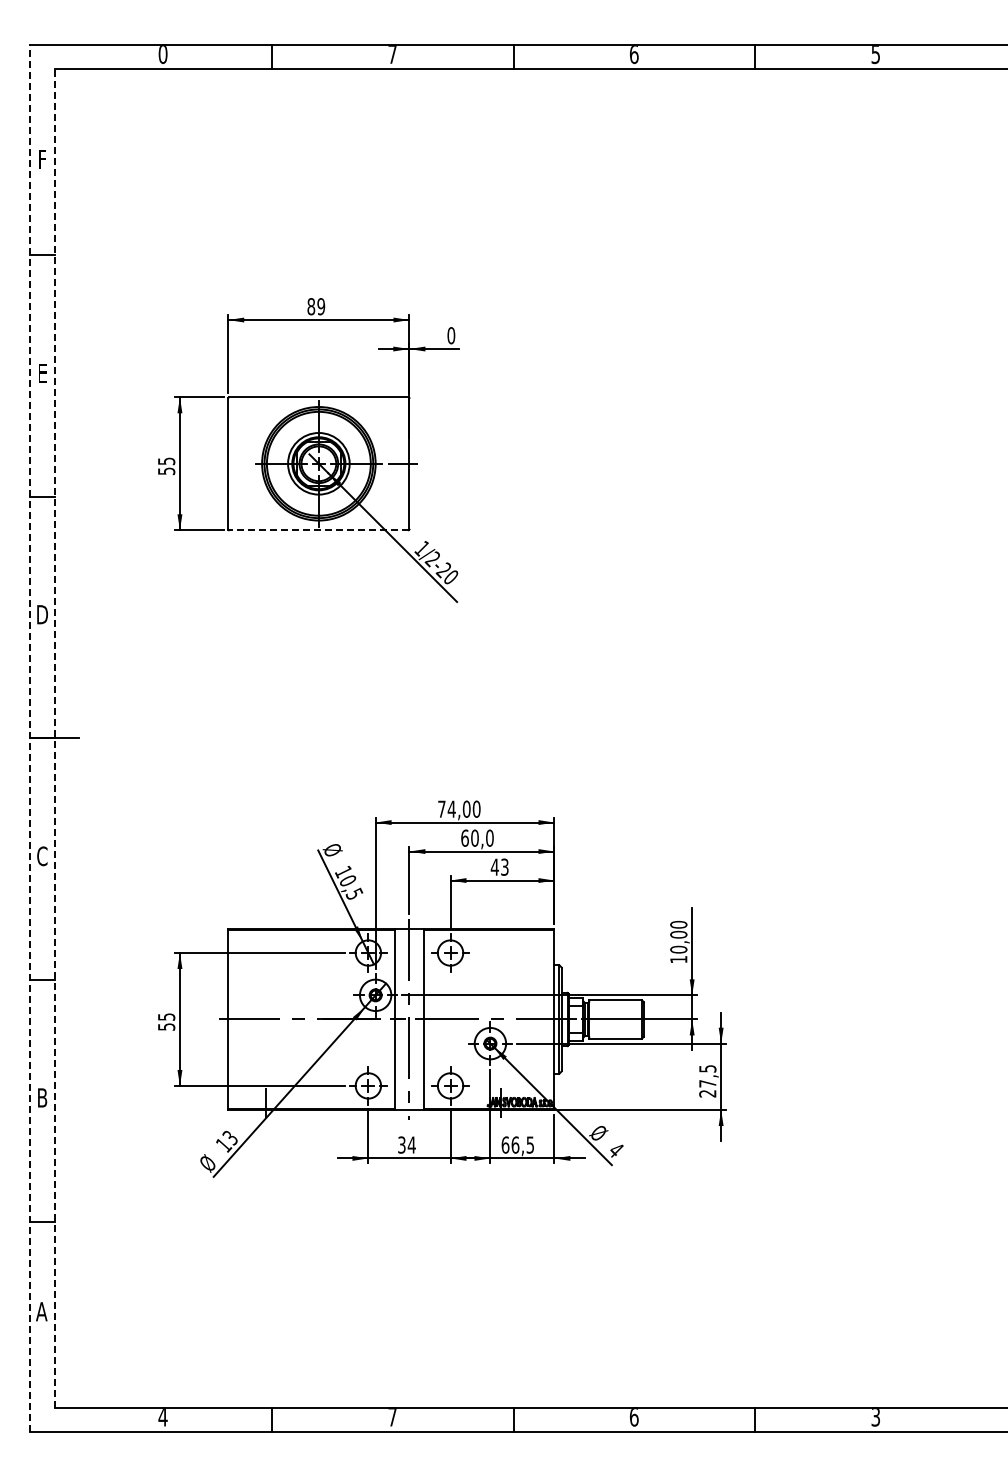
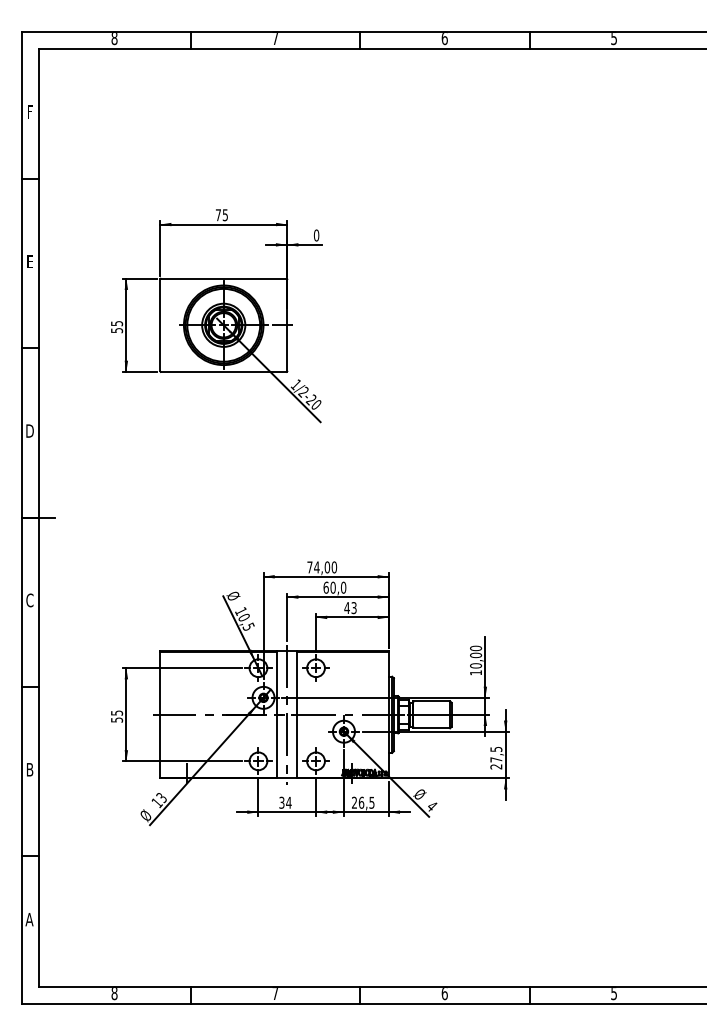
text: (162, 54) -> (114, 38), 0 -> 8
text: (316, 306) -> (222, 215), 89 -> 75
line: (318, 530) -> (223, 372), dashed -> solid
line: (30, 737) -> (21, 517), dashed -> solid
line: (54, 737) -> (38, 517), dashed -> solid
text: (505, 1144) -> (354, 802), 66,5 -> 26,5
text: (162, 1417) -> (114, 993), 4 -> 8
text: (875, 1417) -> (613, 993), 3 -> 5

